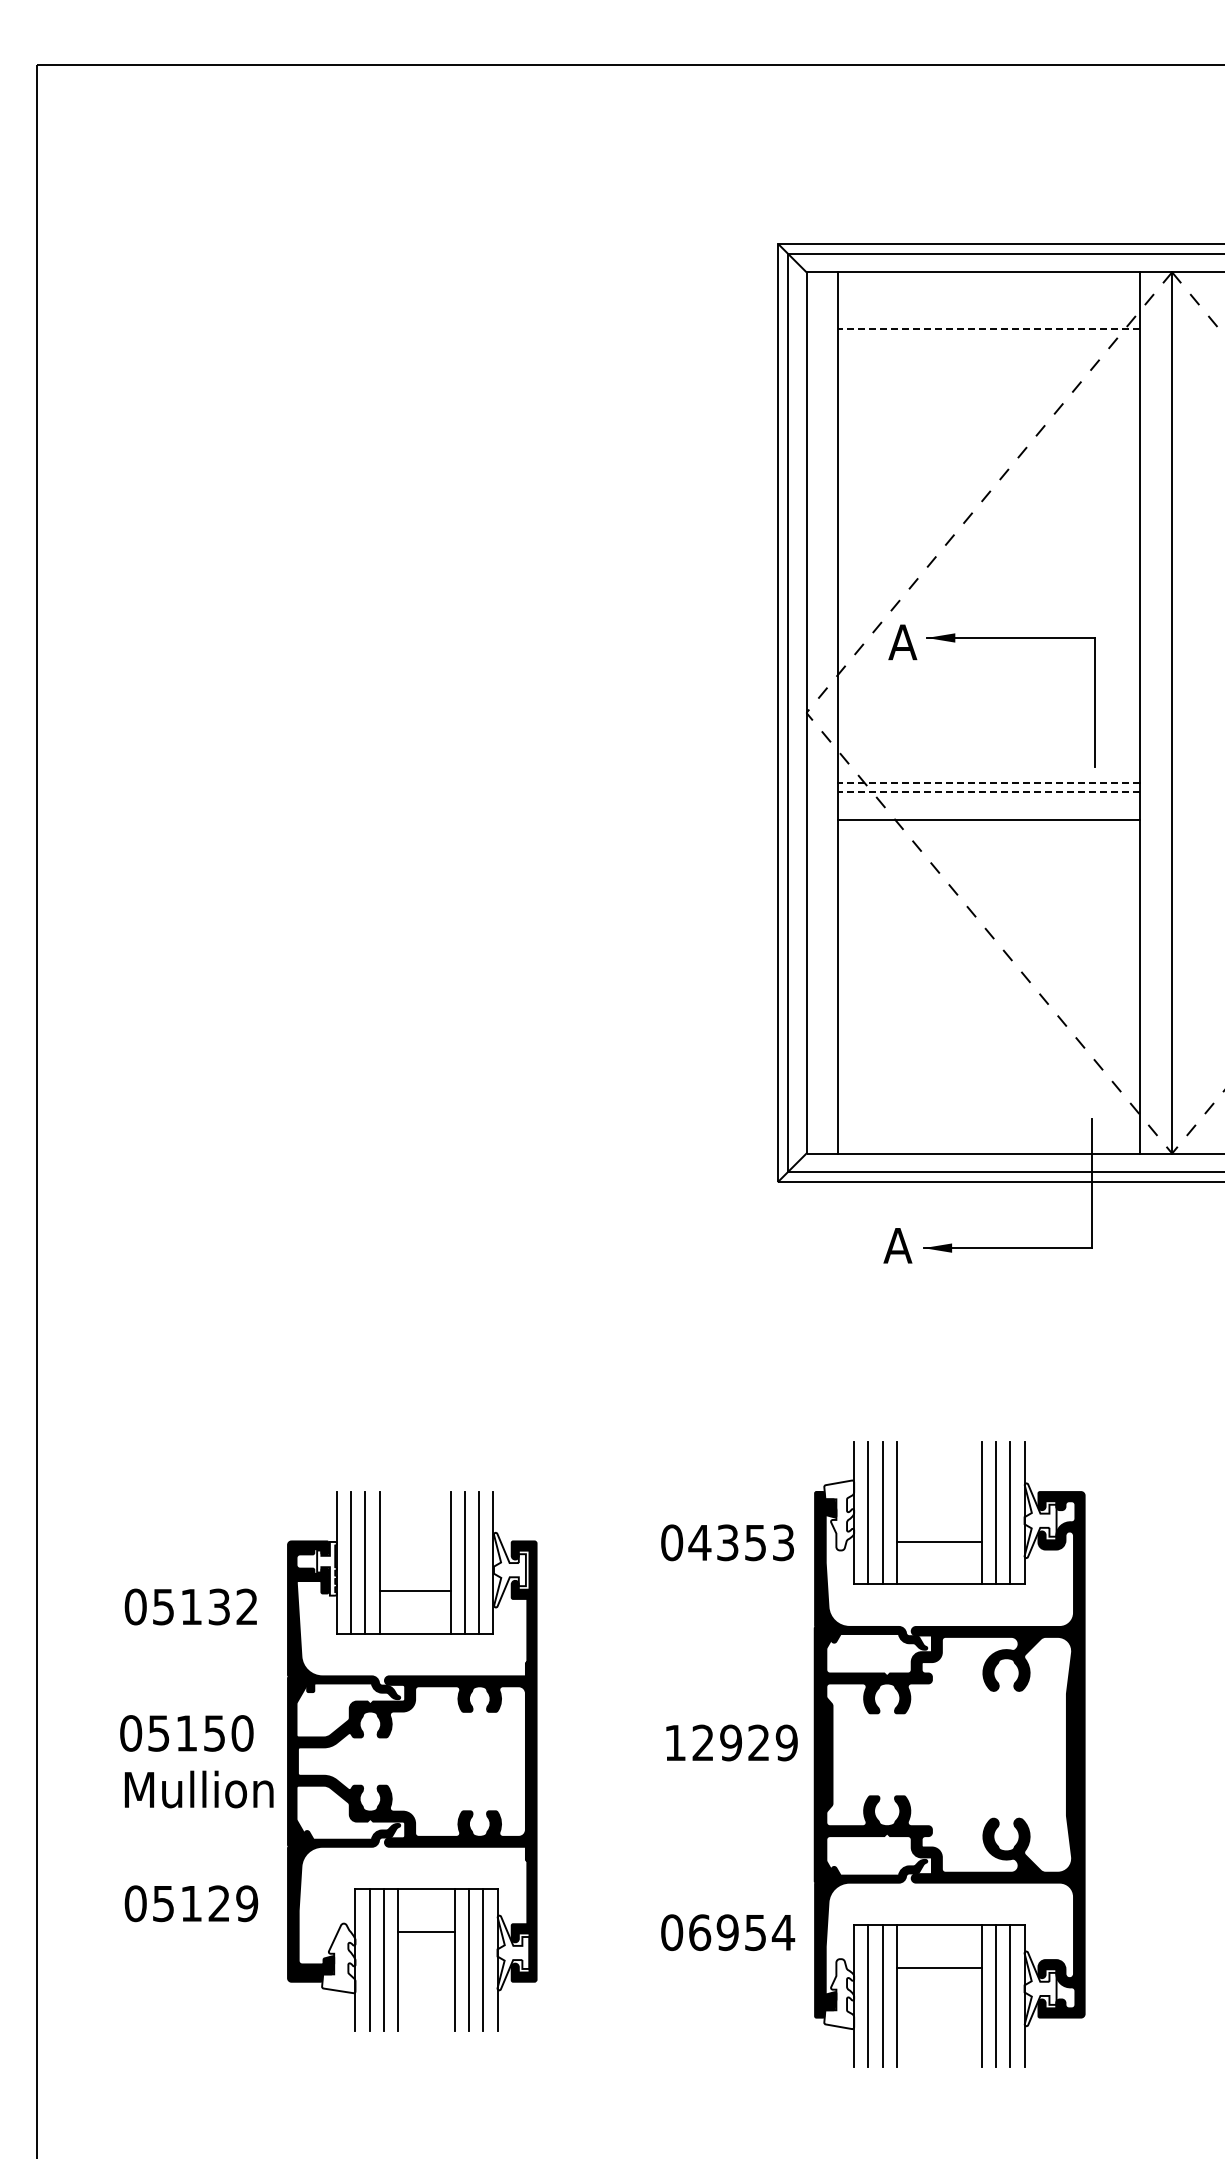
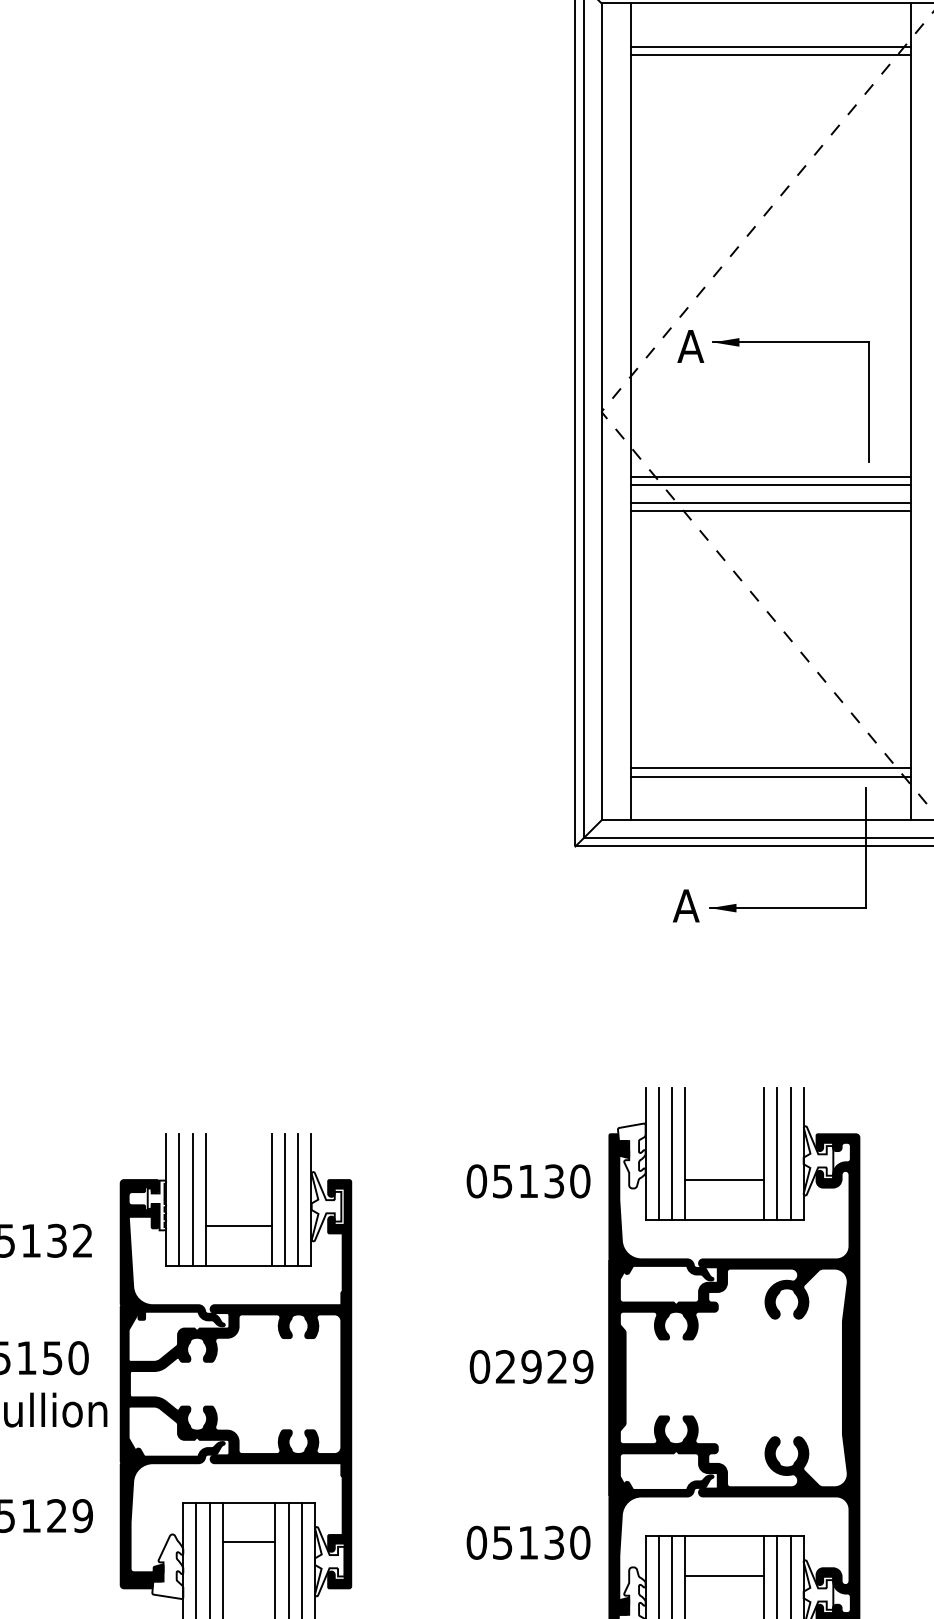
line: (989, 319) -> (771, 47), added
line: (989, 328) -> (771, 55), dashed -> solid
line: (989, 782) -> (771, 476), dashed -> solid
line: (989, 792) -> (771, 485), dashed -> solid
line: (989, 810) -> (771, 502), added
line: (989, 1097) -> (771, 768), added
line: (989, 1106) -> (771, 776), added
text: (741, 1542) -> (541, 1181), 04353 -> 05130
text: (675, 1742) -> (480, 1366), 12929 -> 02929
text: (742, 1932) -> (542, 1542), 06954 -> 05130

